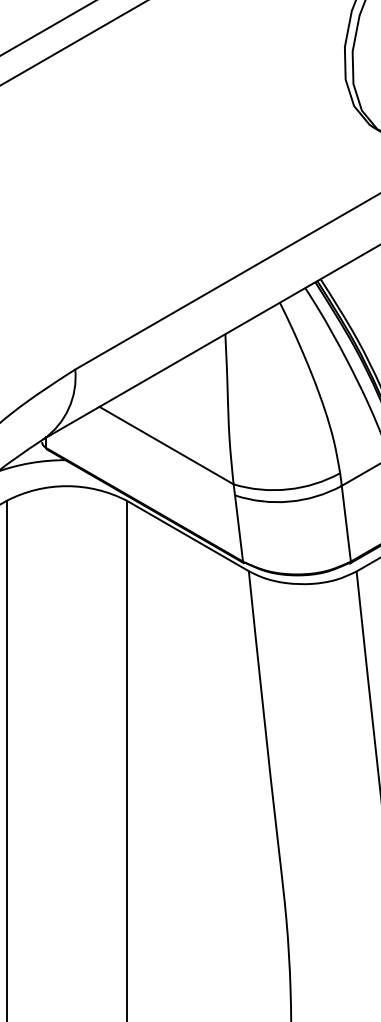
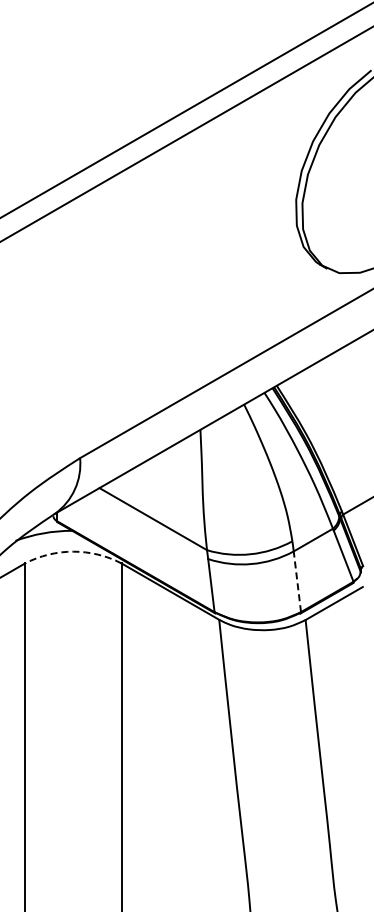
arc: (67, 485) -> (73, 551), solid -> dashed
line: (346, 523) -> (297, 581), solid -> dashed

